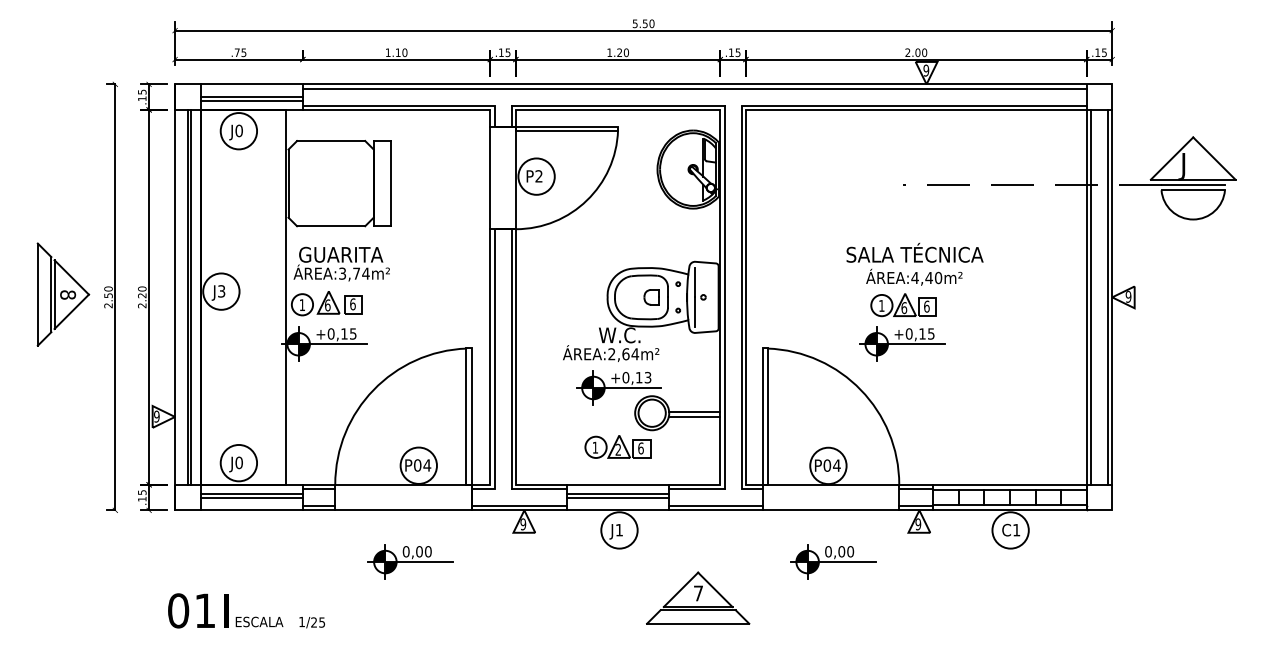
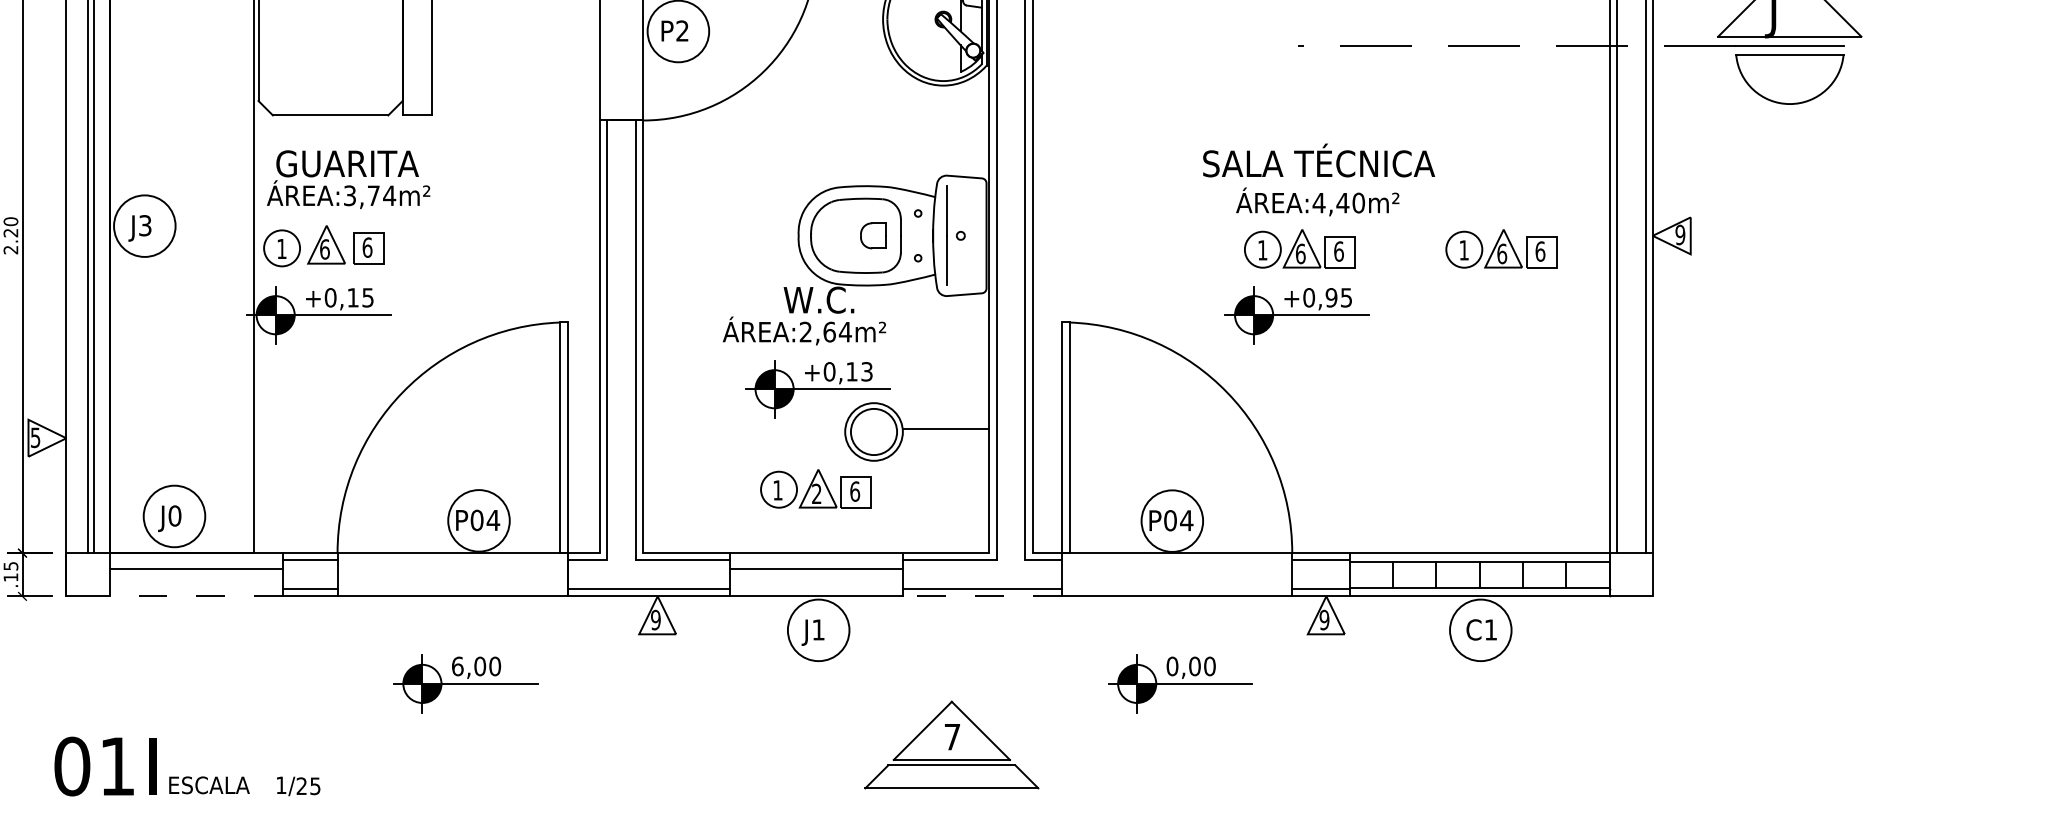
part: (1022, 305) -> (1500, 249), added
text: (922, 333) -> (1331, 297), +0,15 -> +0,95
text: (156, 416) -> (34, 437), 9 -> 5
line: (694, 416) -> (945, 437), removed
line: (251, 497) -> (195, 574), removed
line: (617, 497) -> (815, 574), removed
line: (251, 510) -> (195, 596), solid -> dashed
line: (716, 510) -> (982, 596), solid -> dashed
text: (406, 551) -> (458, 666), 0,00 -> 6,00

